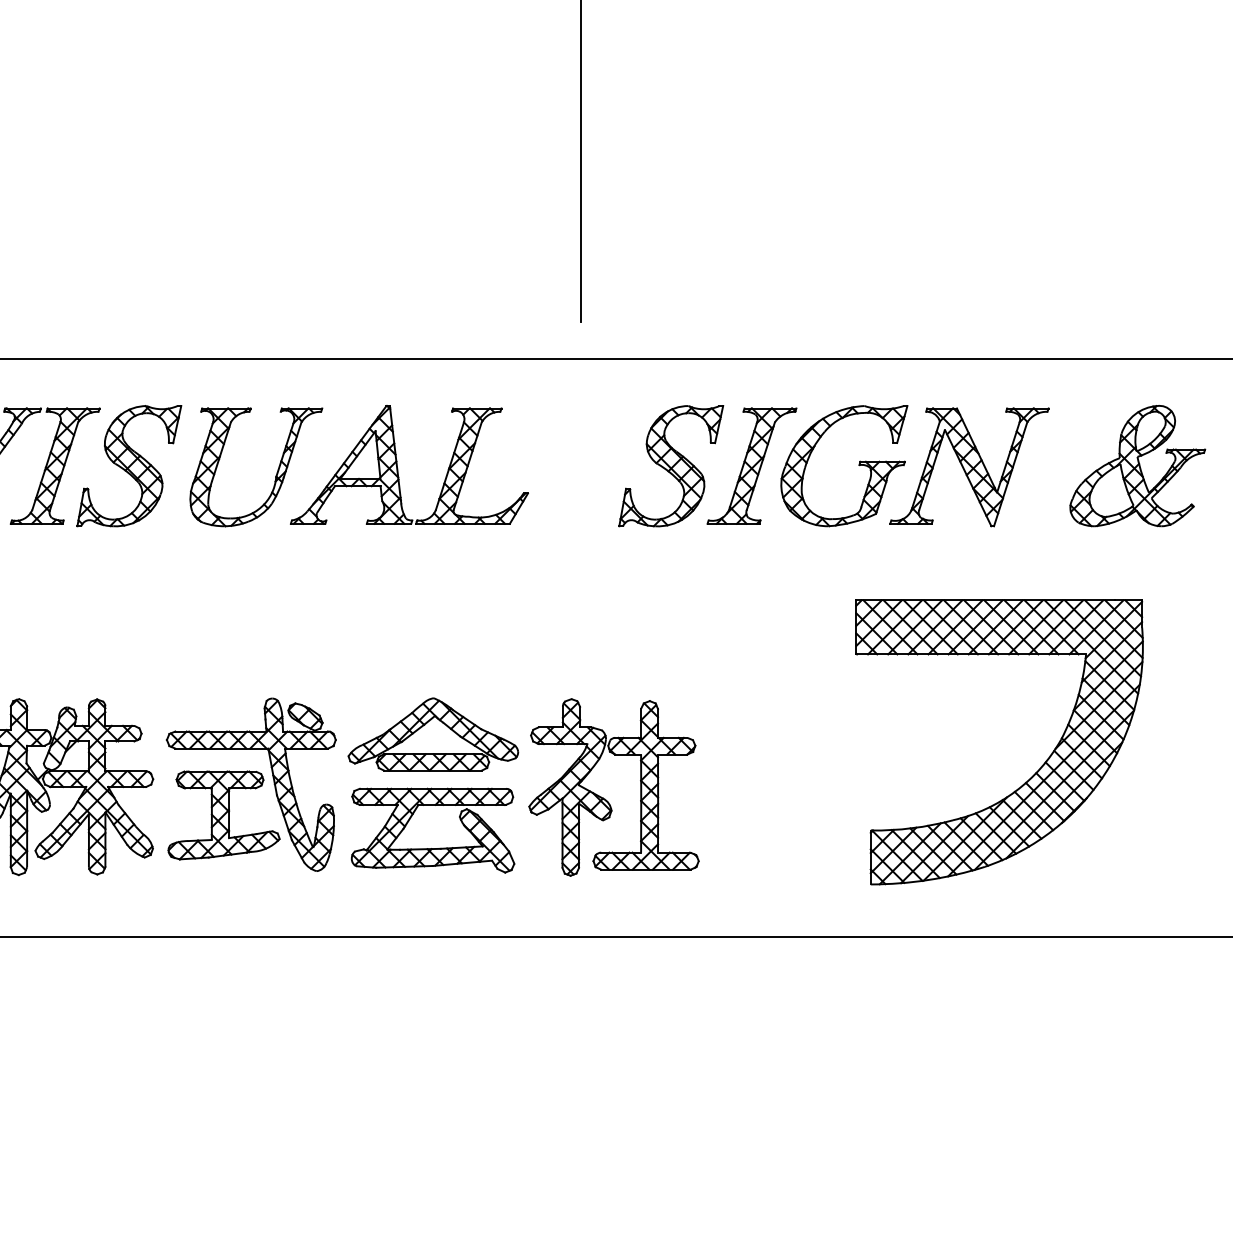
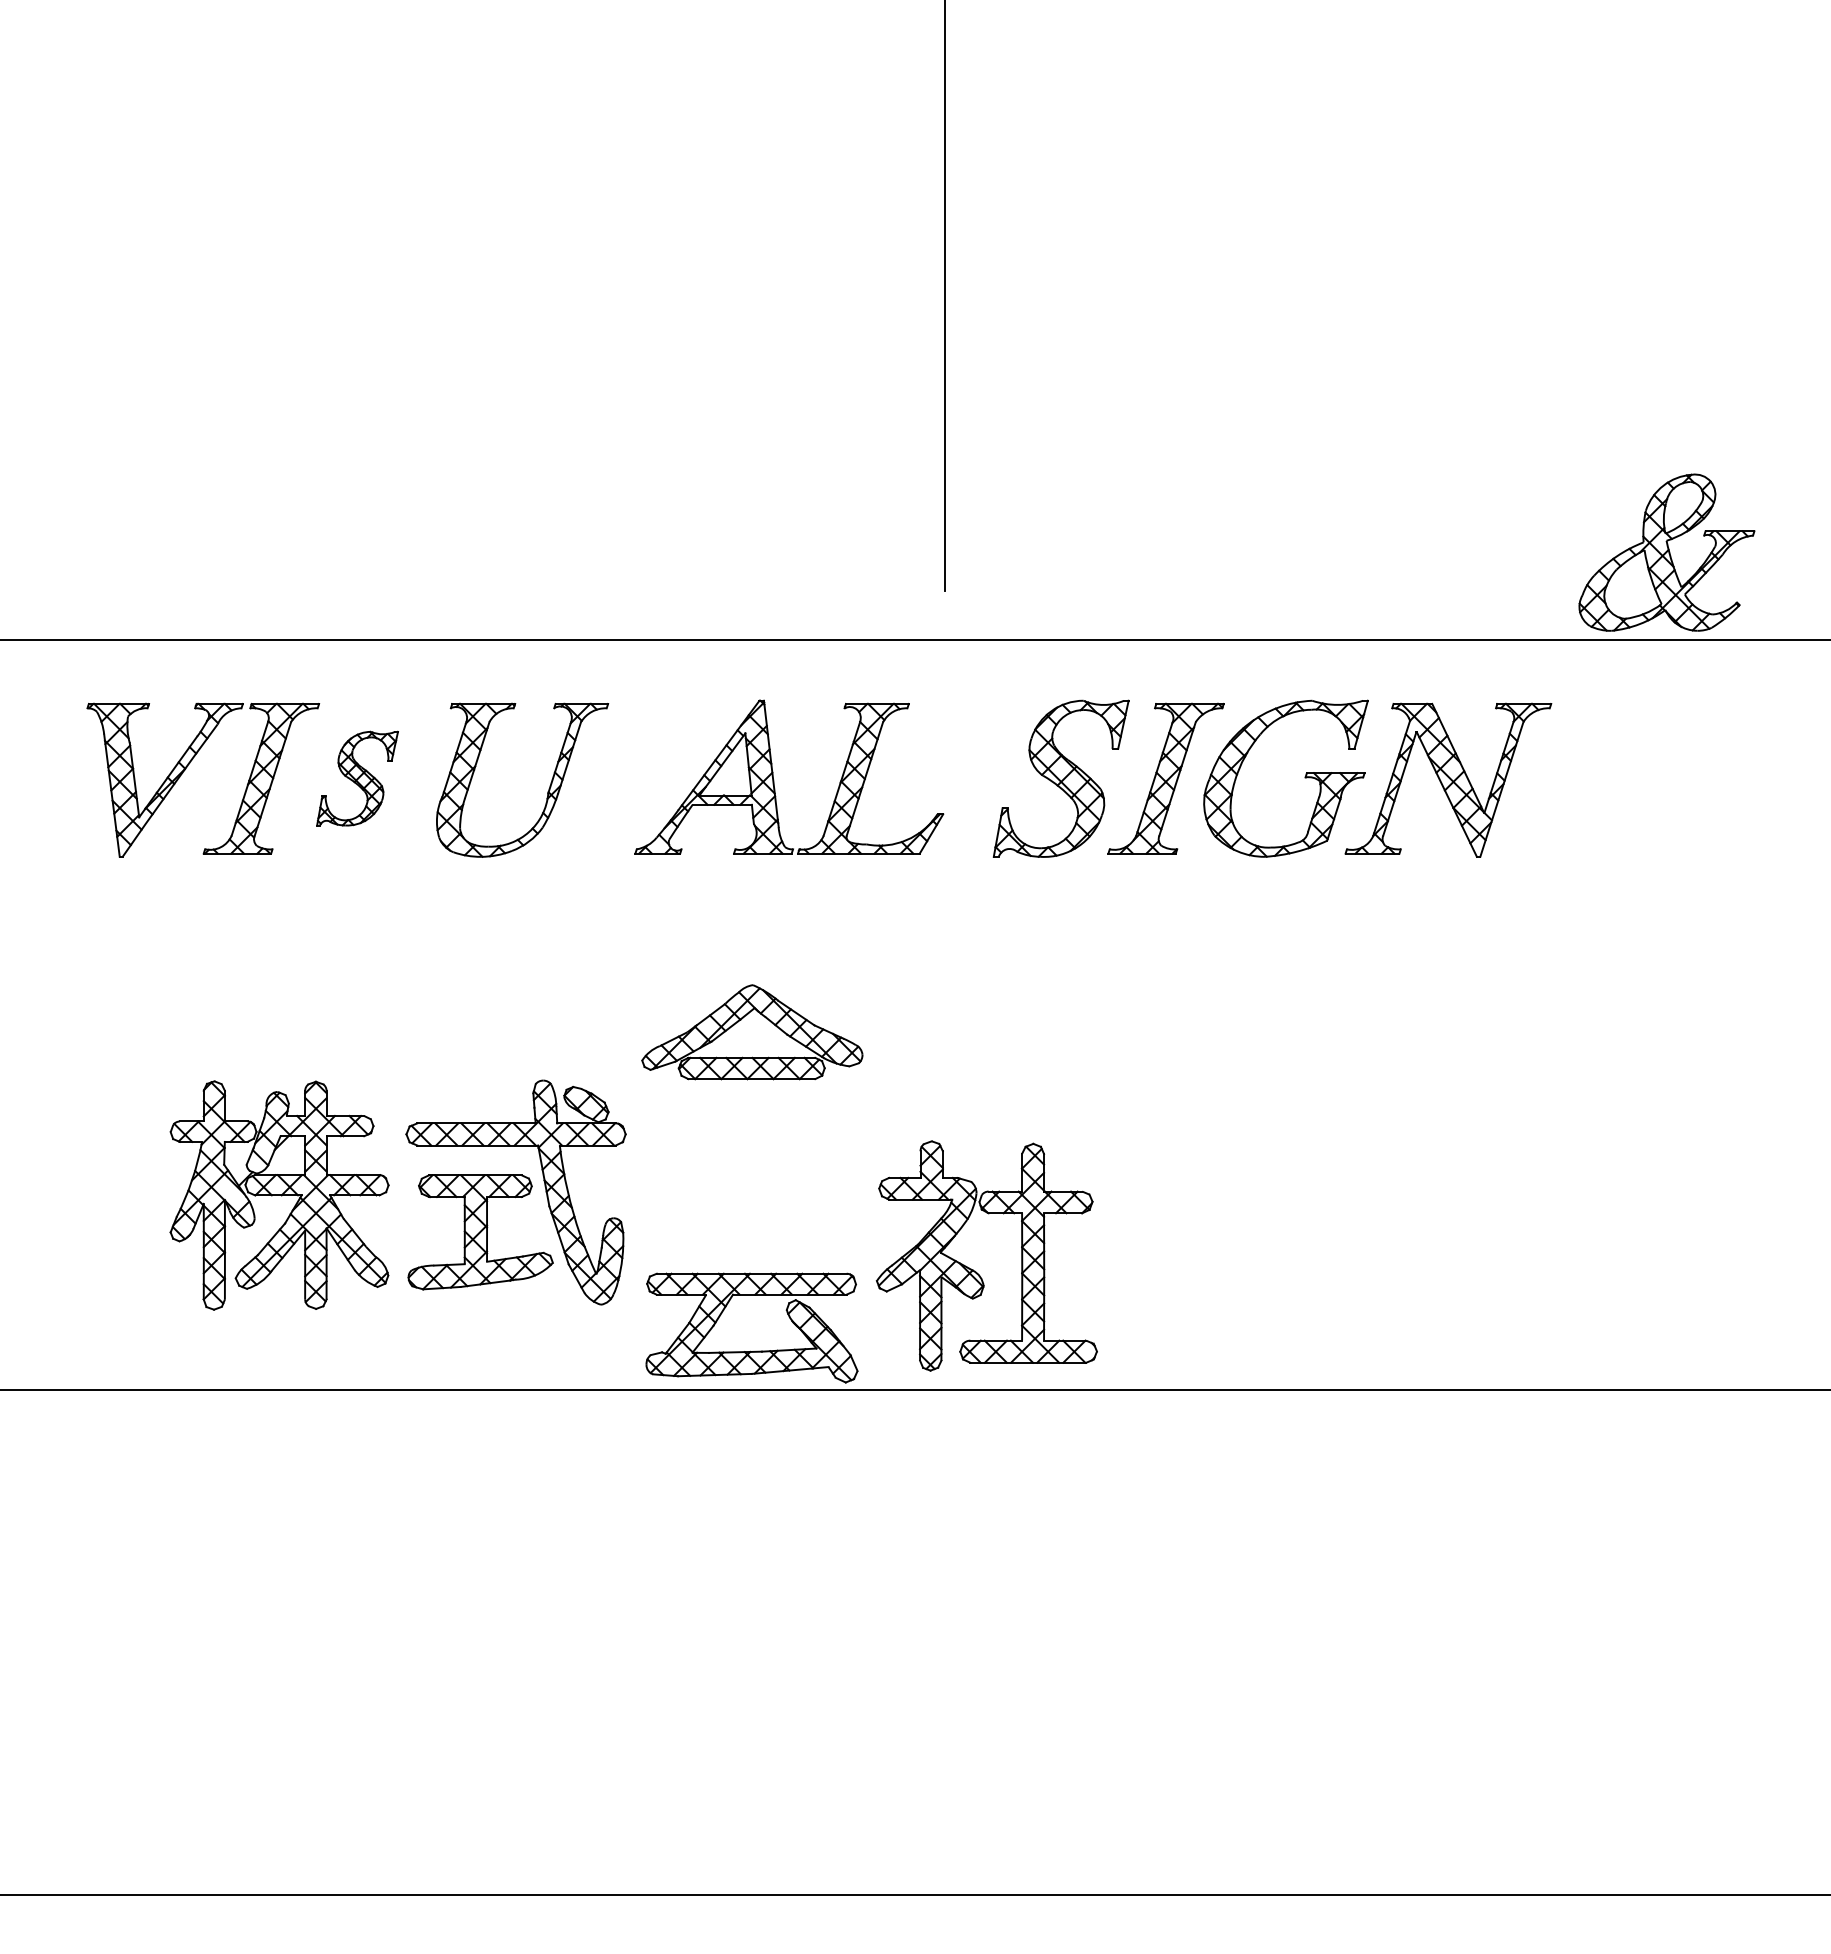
part: (129, 465) -> (357, 778), size x0.6
part: (1137, 465) -> (1666, 552), moved
part: (398, 466) -> (774, 779), moved
part: (433, 734) -> (752, 1032), moved
part: (1032, 775) -> (1530, 1180), removed
part: (605, 799) -> (976, 1271), moved
part: (431, 847) -> (750, 1350), moved

